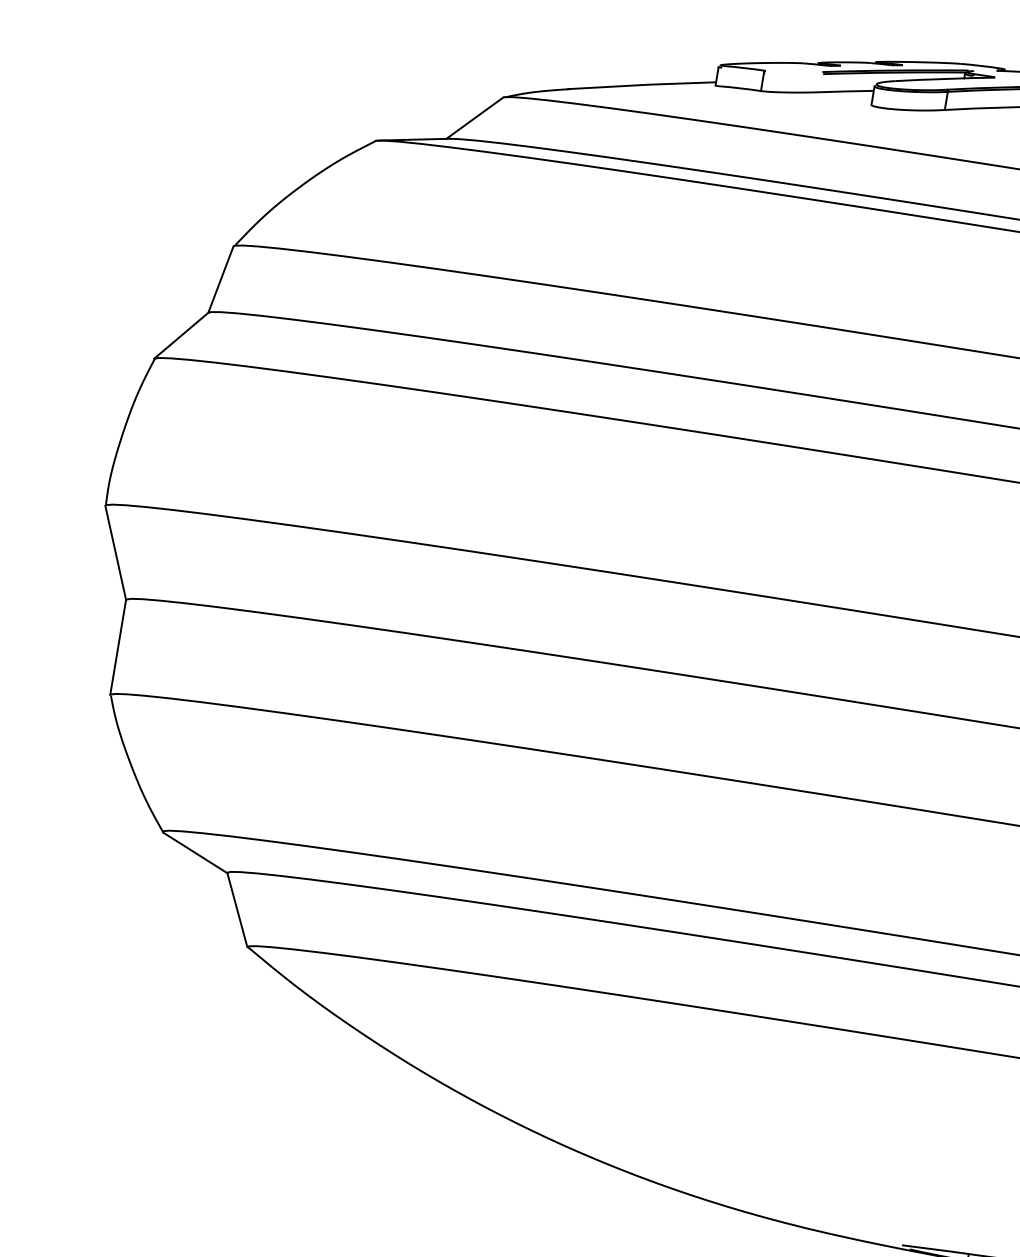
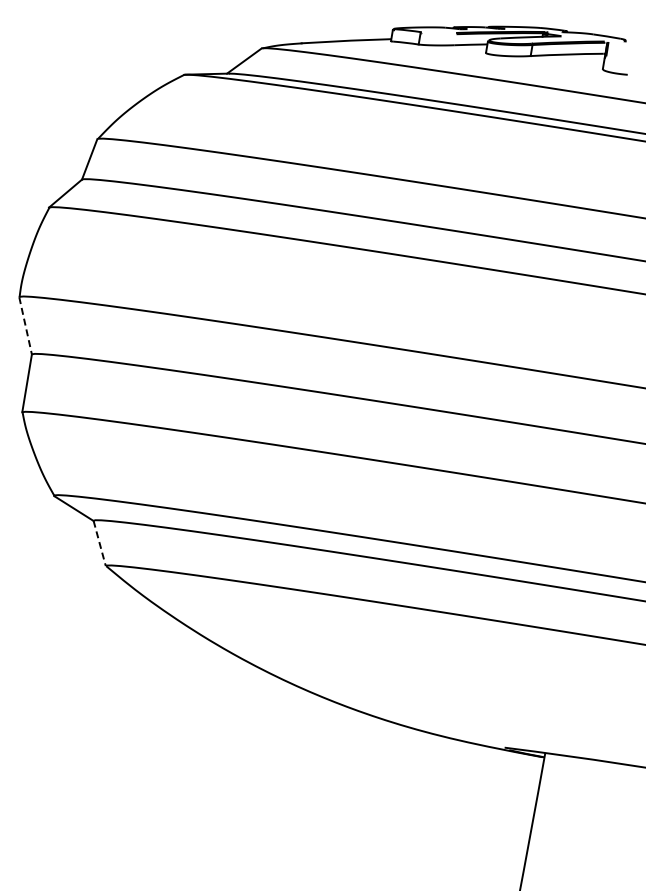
line: (115, 553) -> (25, 326), solid -> dashed
line: (237, 910) -> (99, 543), solid -> dashed

